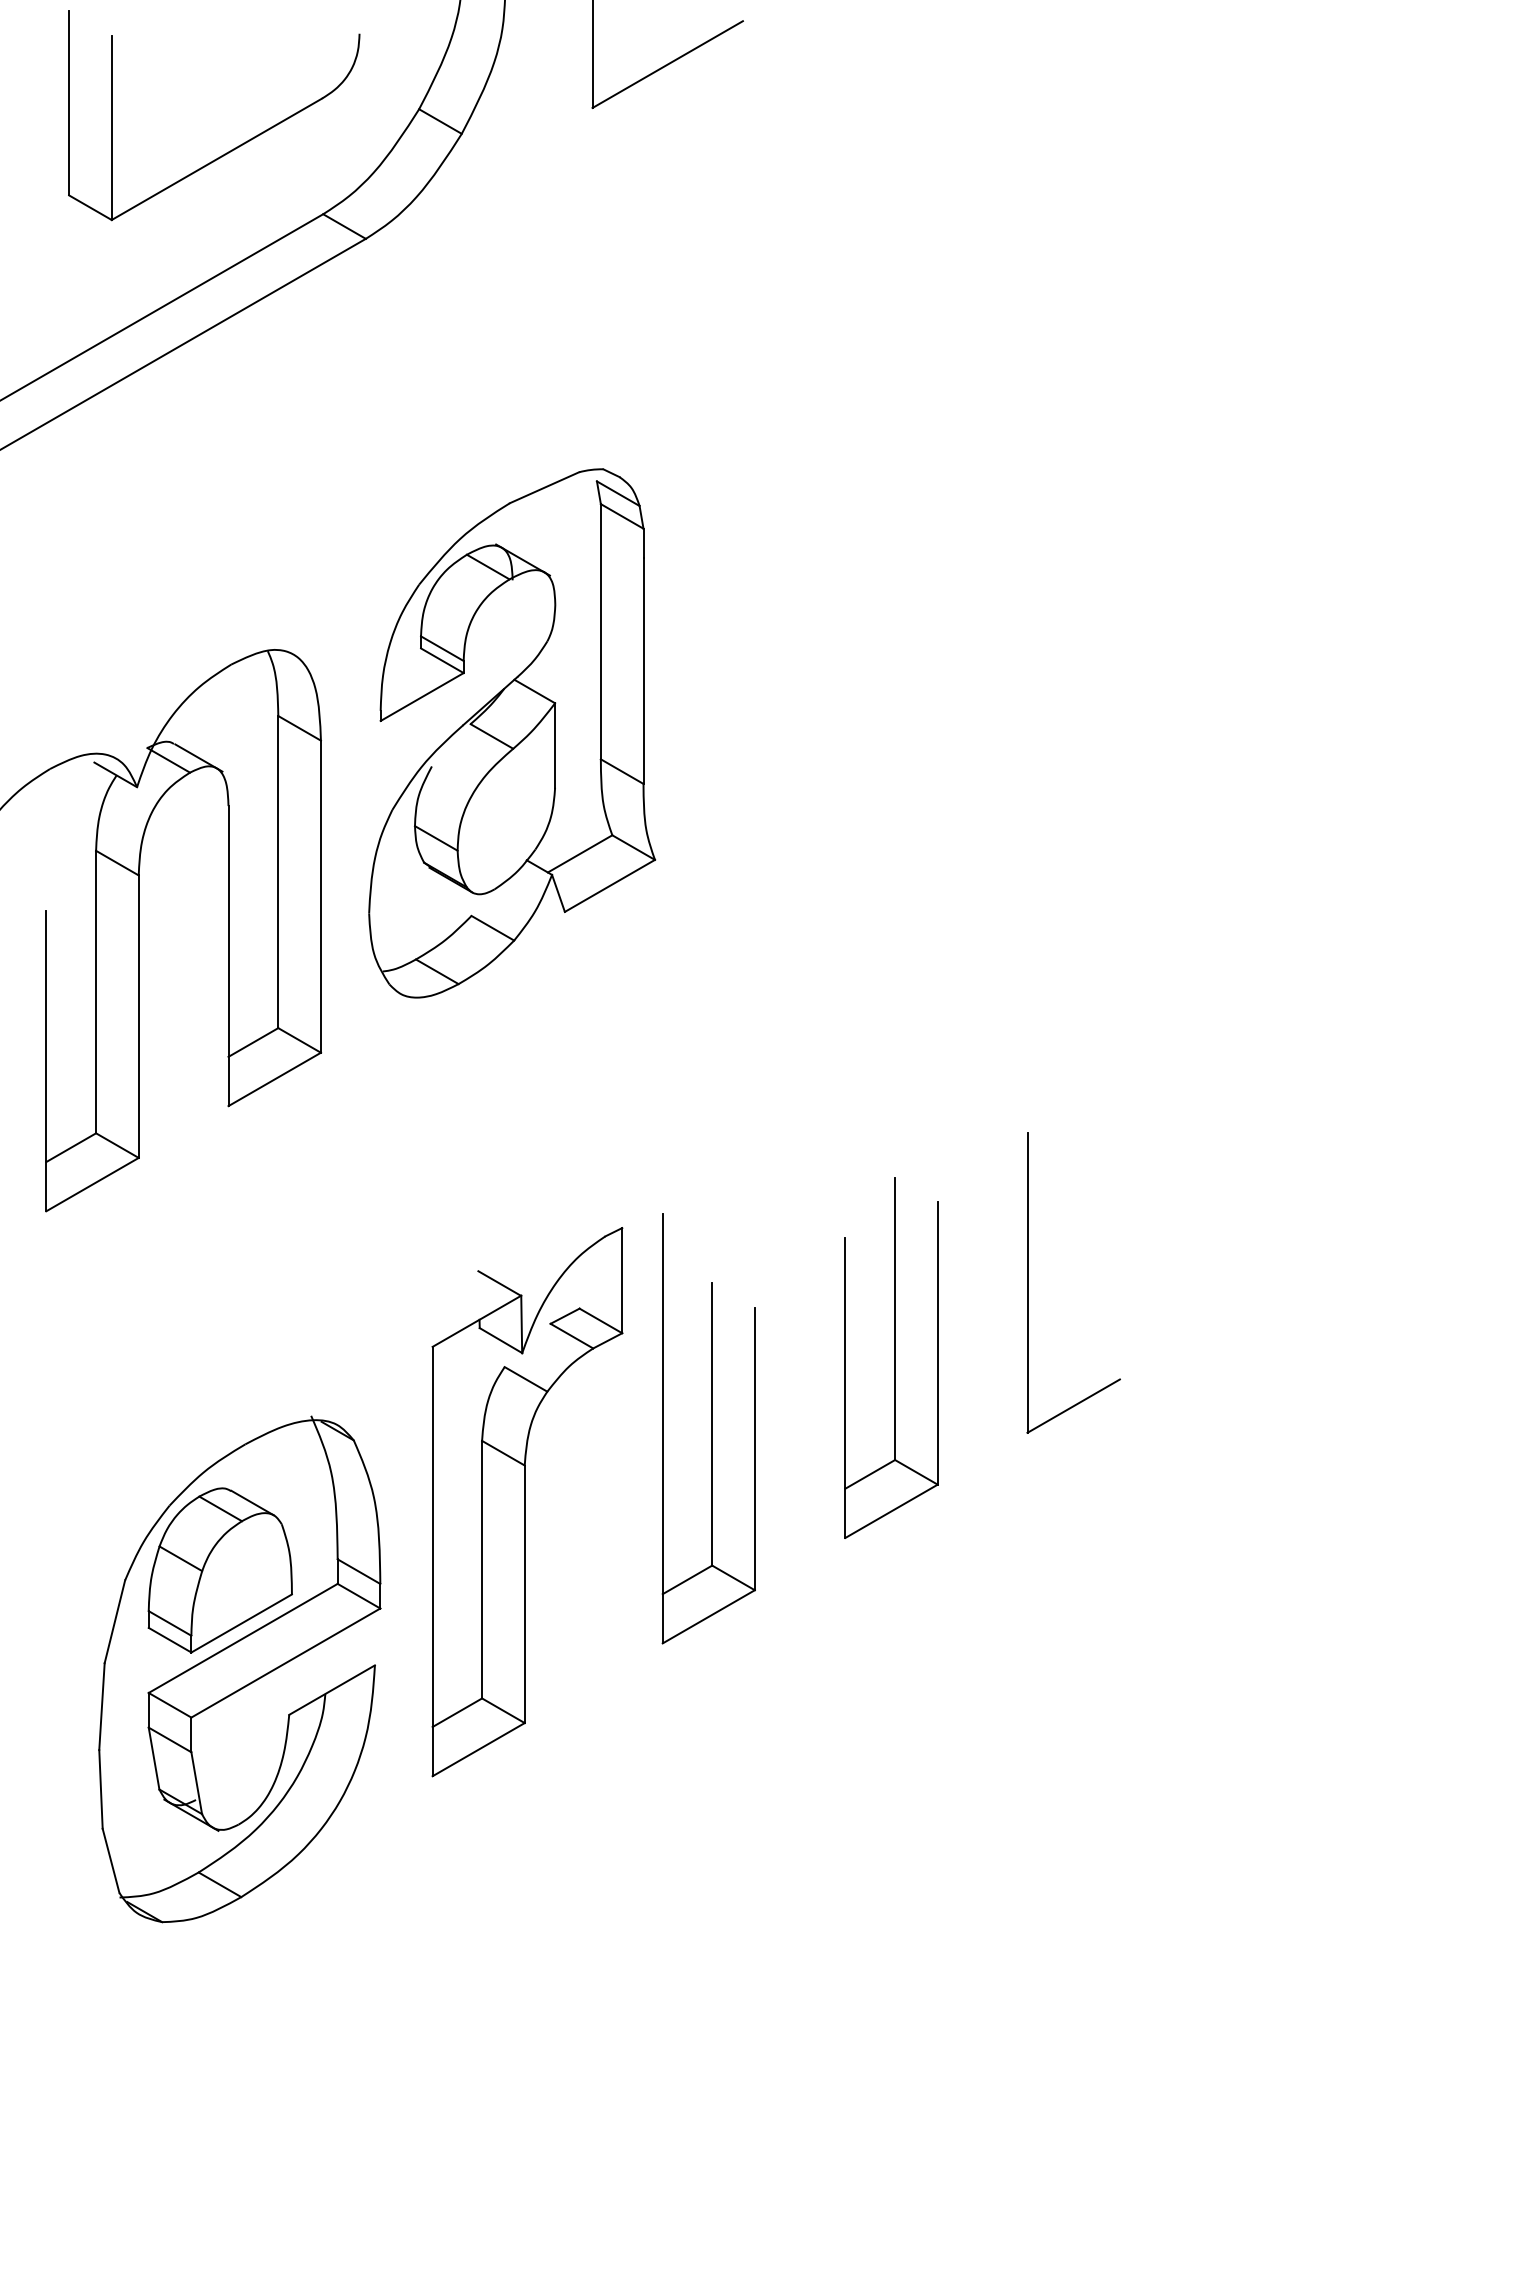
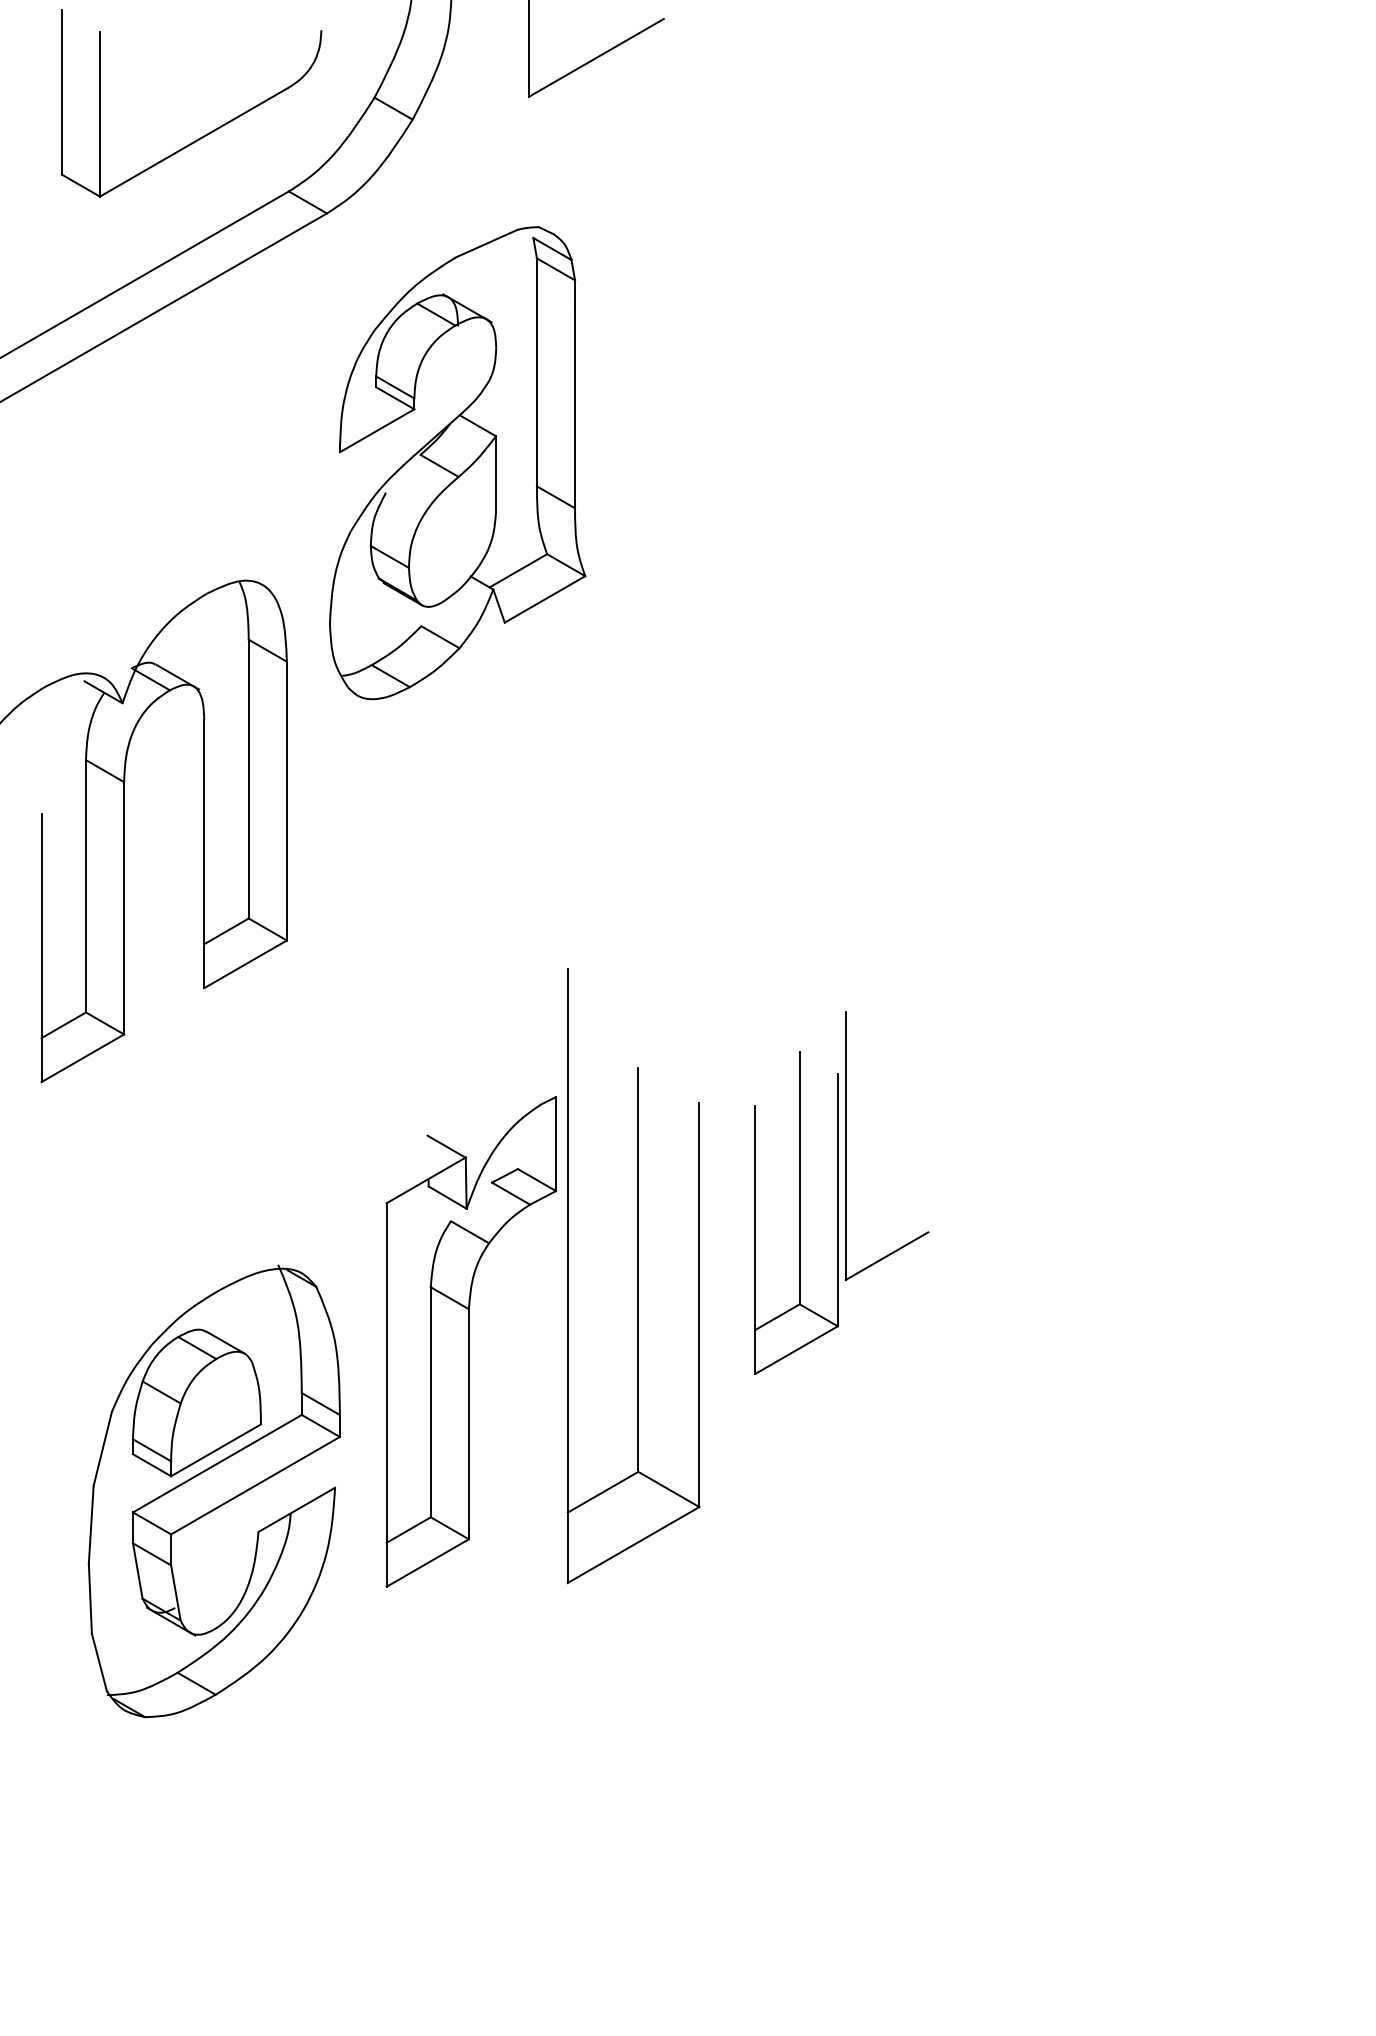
part: (512, 733) -> (457, 463), moved
part: (1028, 1282) -> (846, 1145), moved
part: (708, 1428) -> (633, 1276), size x1.6

